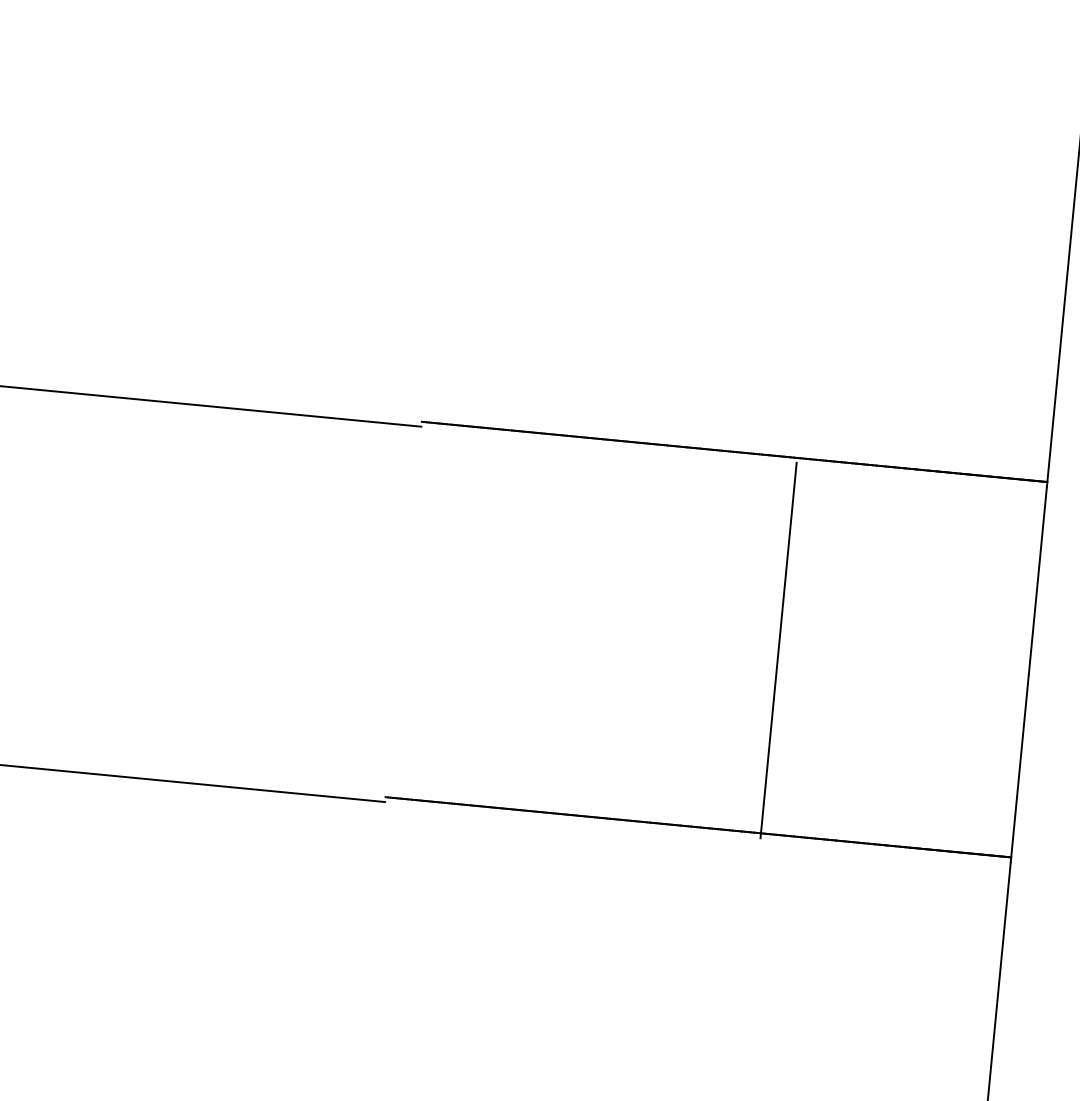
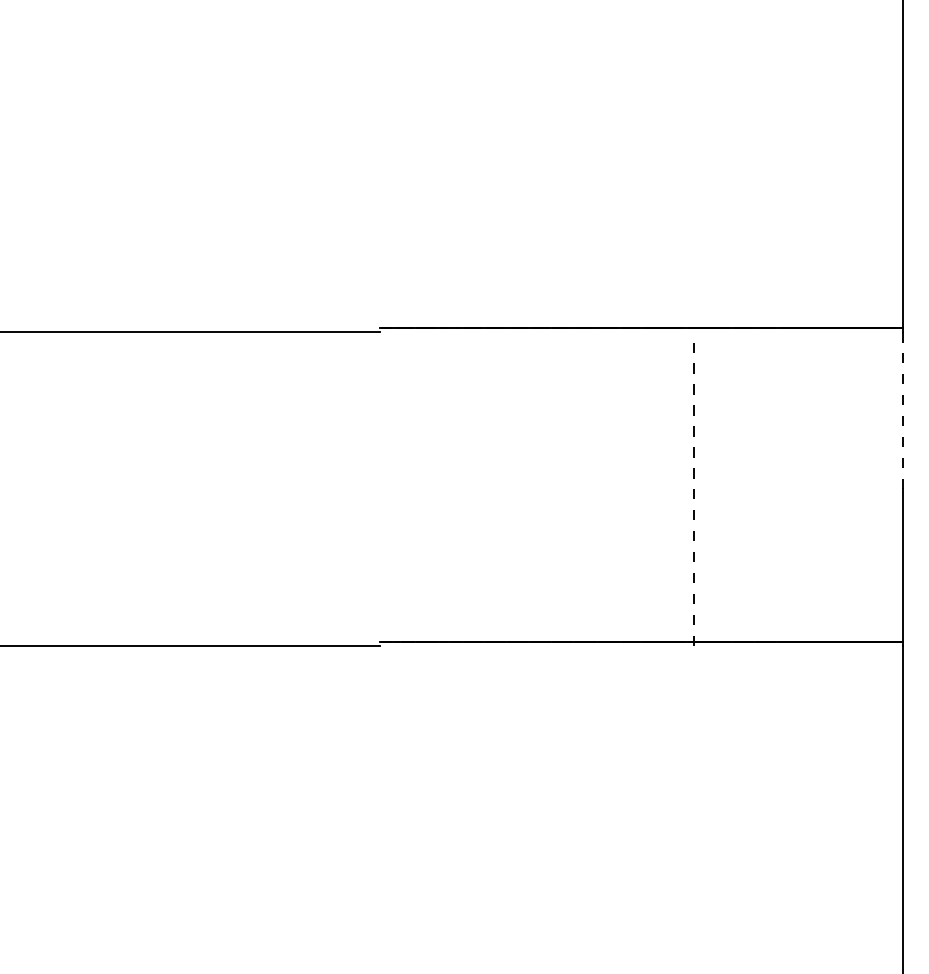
line: (1038, 580) -> (903, 410), solid -> dashed
line: (778, 651) -> (693, 489), solid -> dashed

